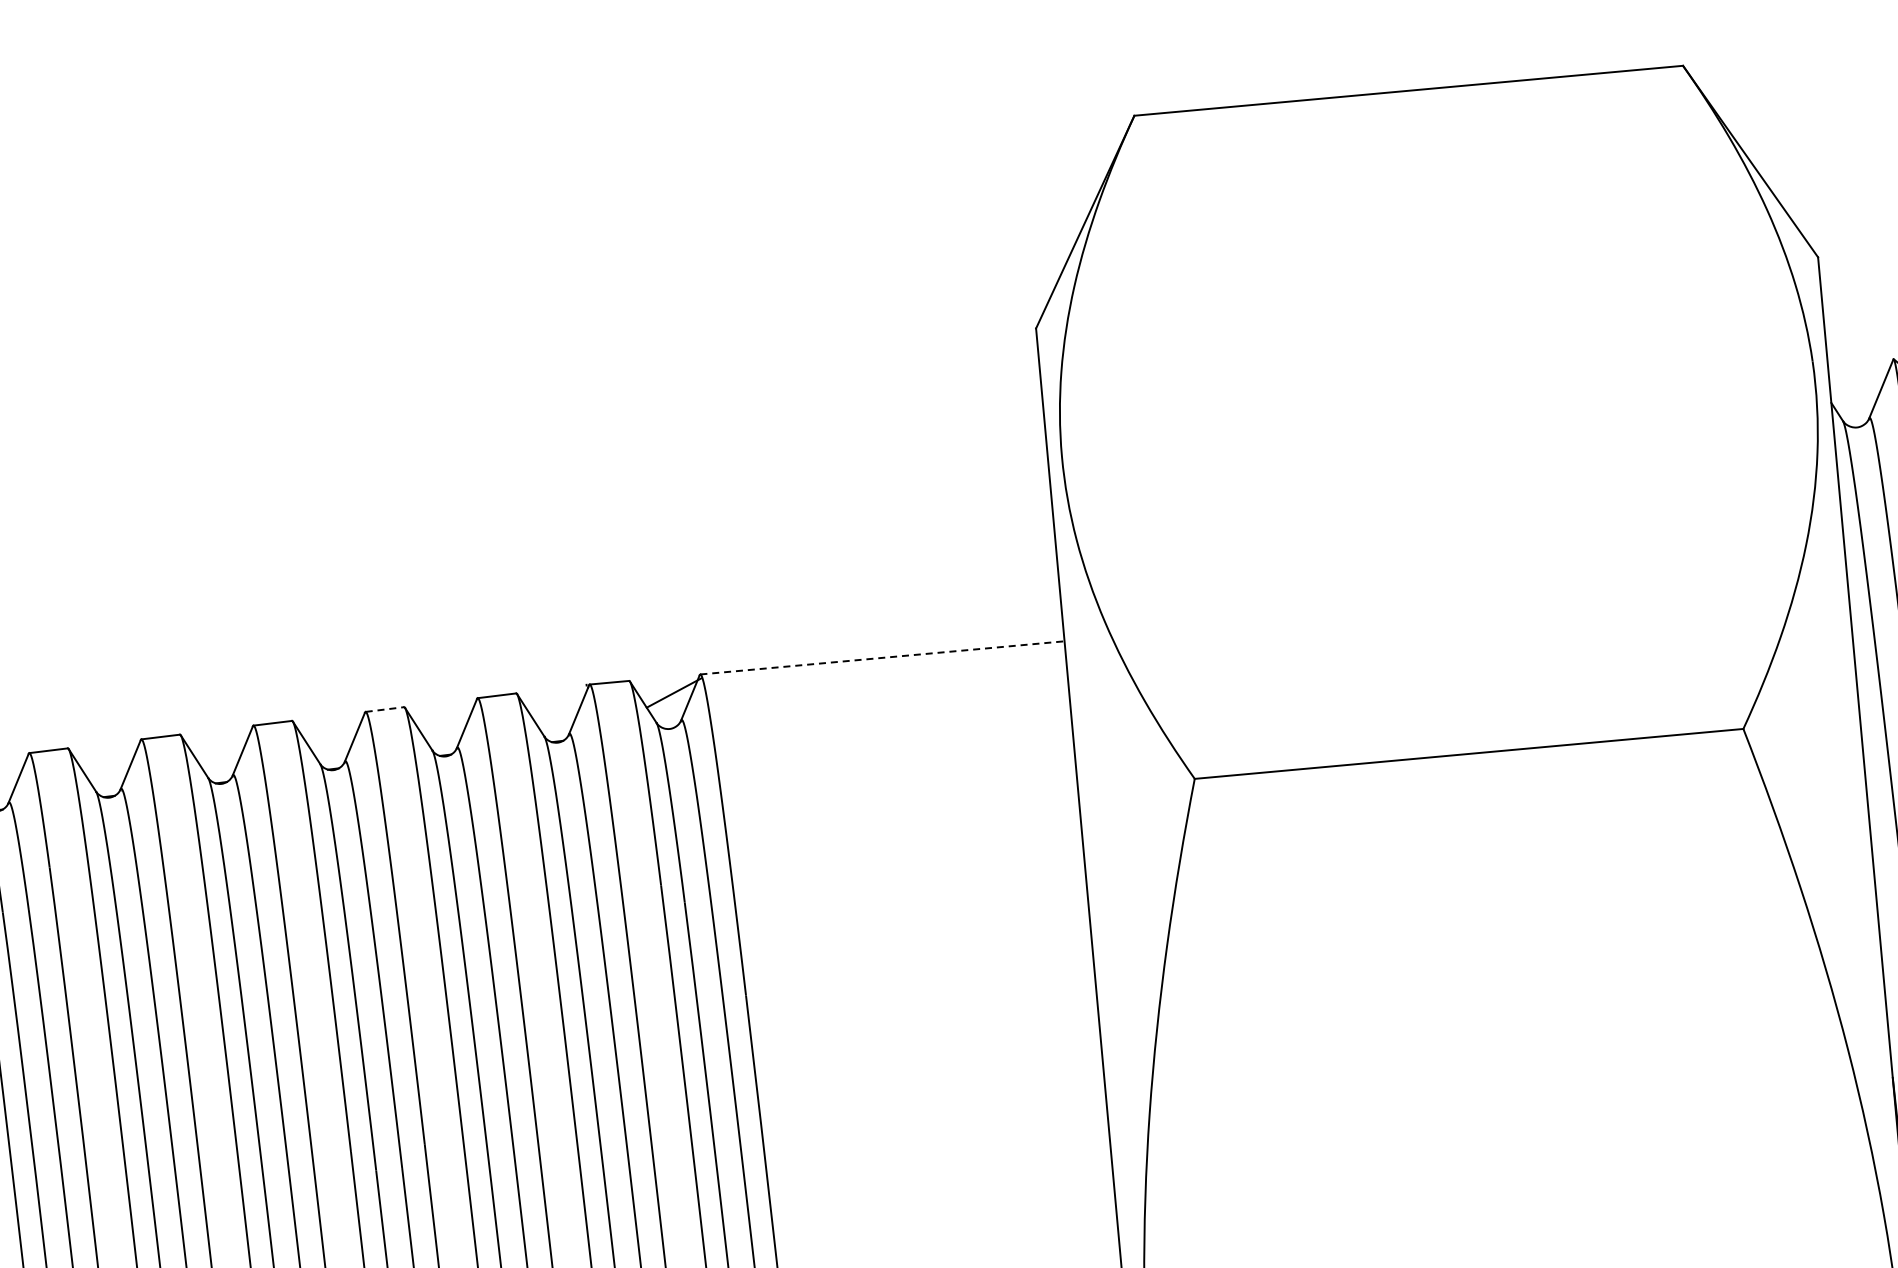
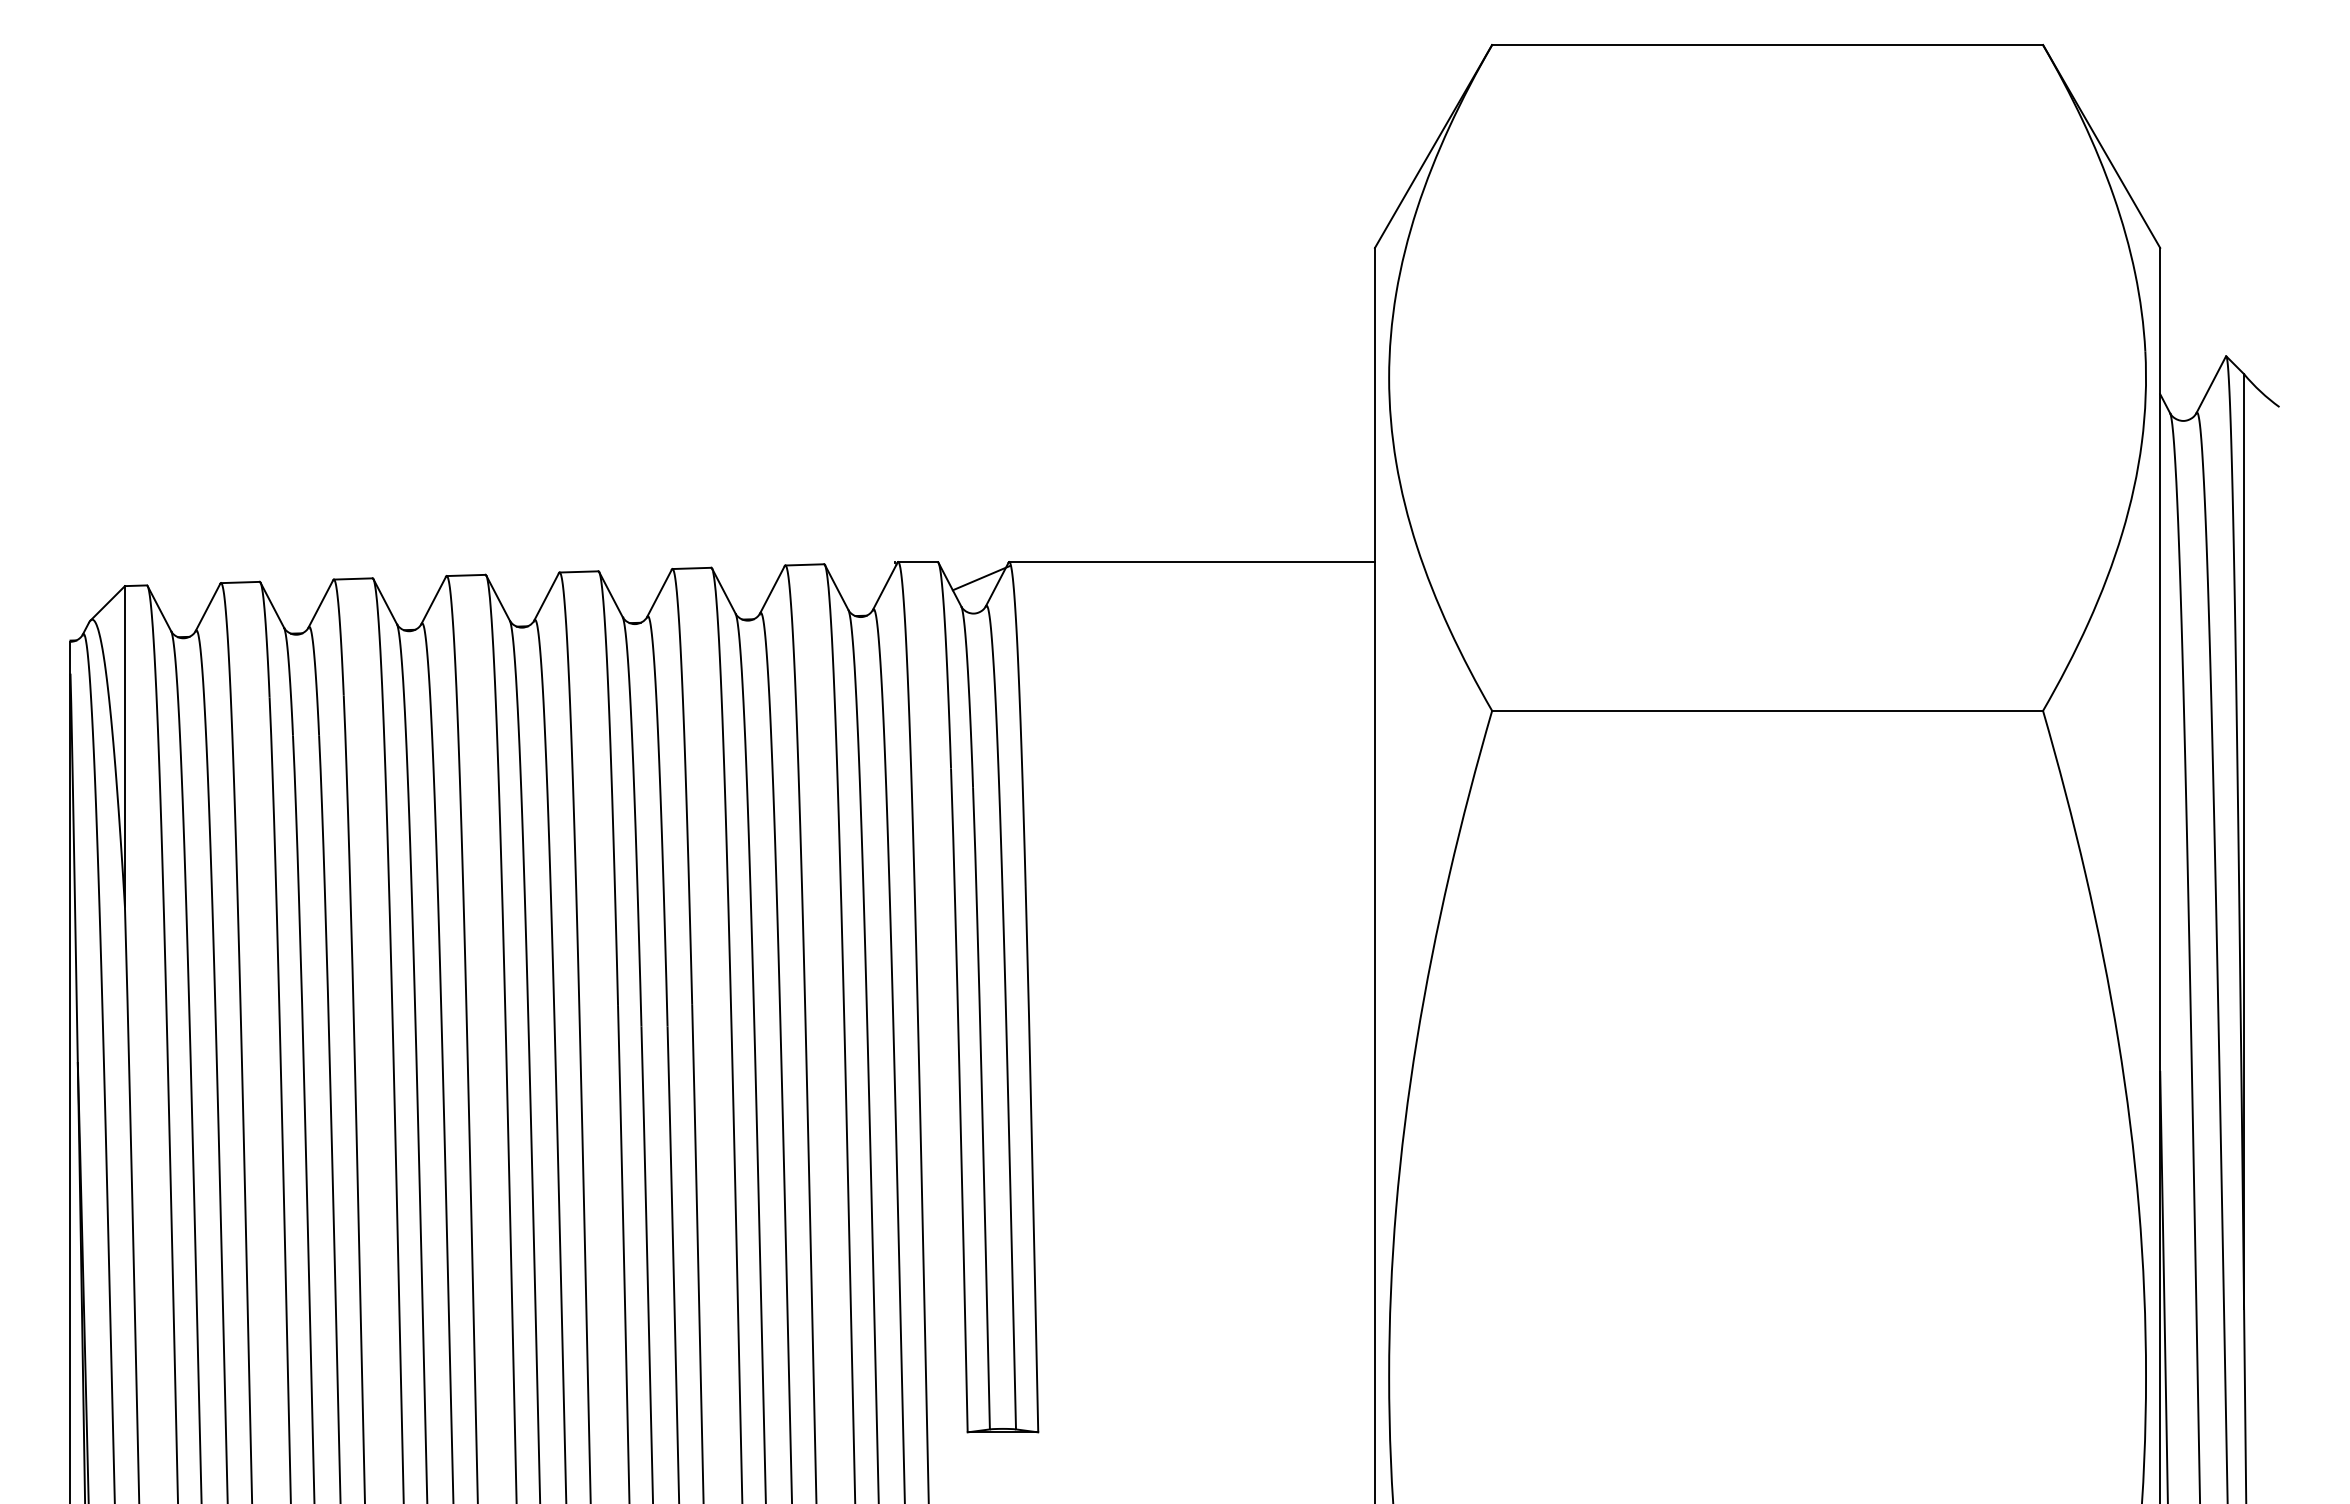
line: (882, 658) -> (1192, 562), dashed -> solid
line: (385, 709) -> (692, 568), dashed -> solid

